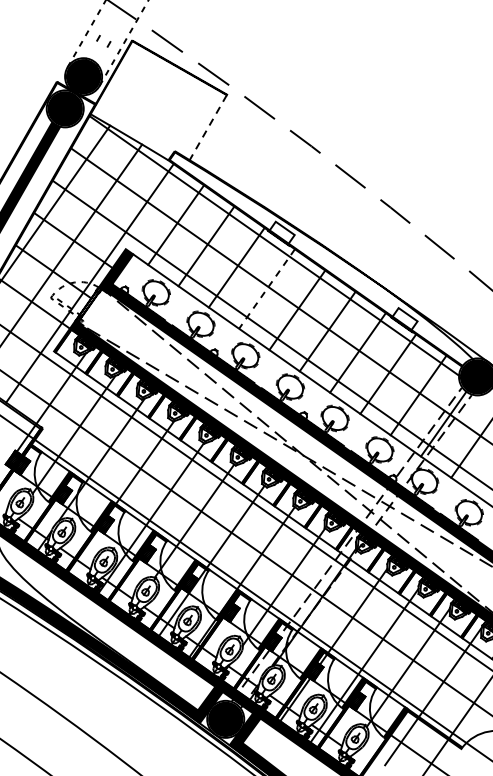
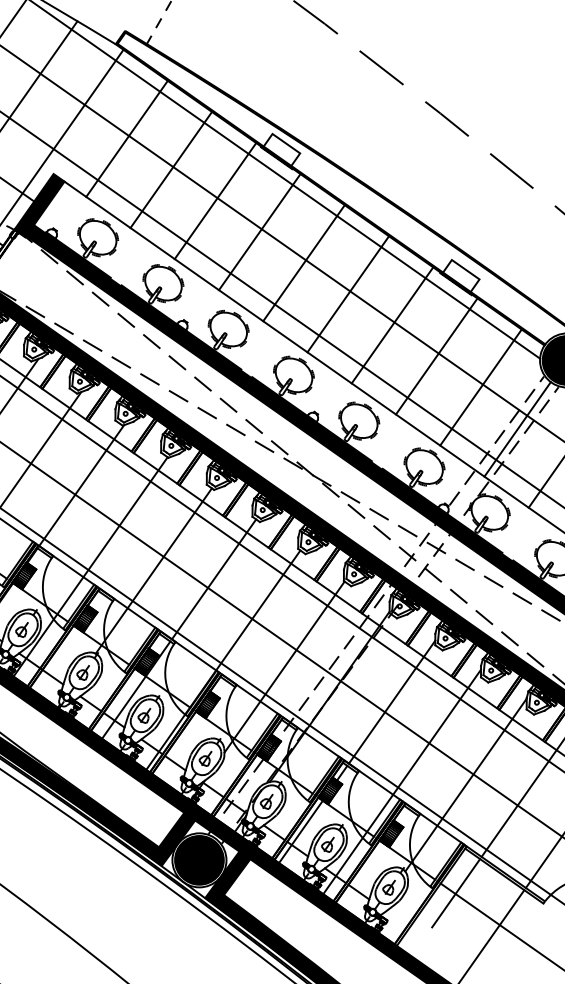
line: (267, 289) -> (260, 232), dashed -> solid

